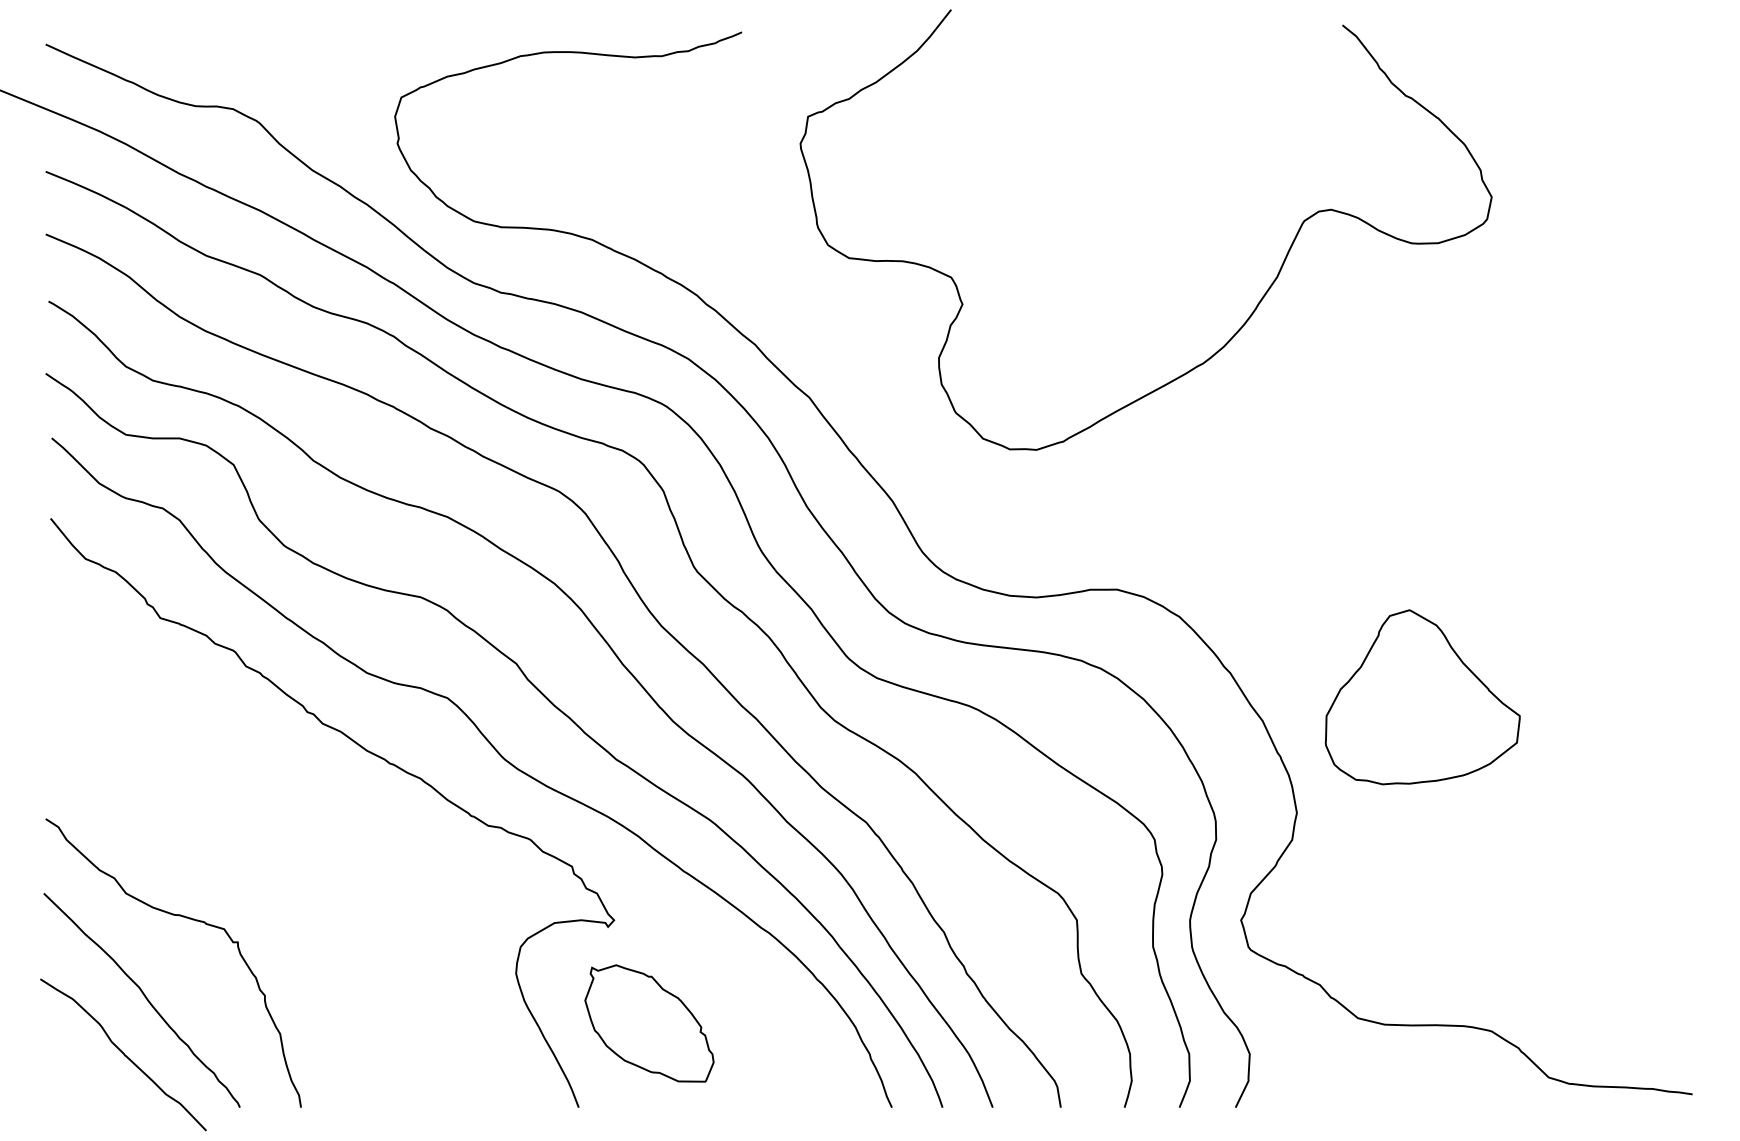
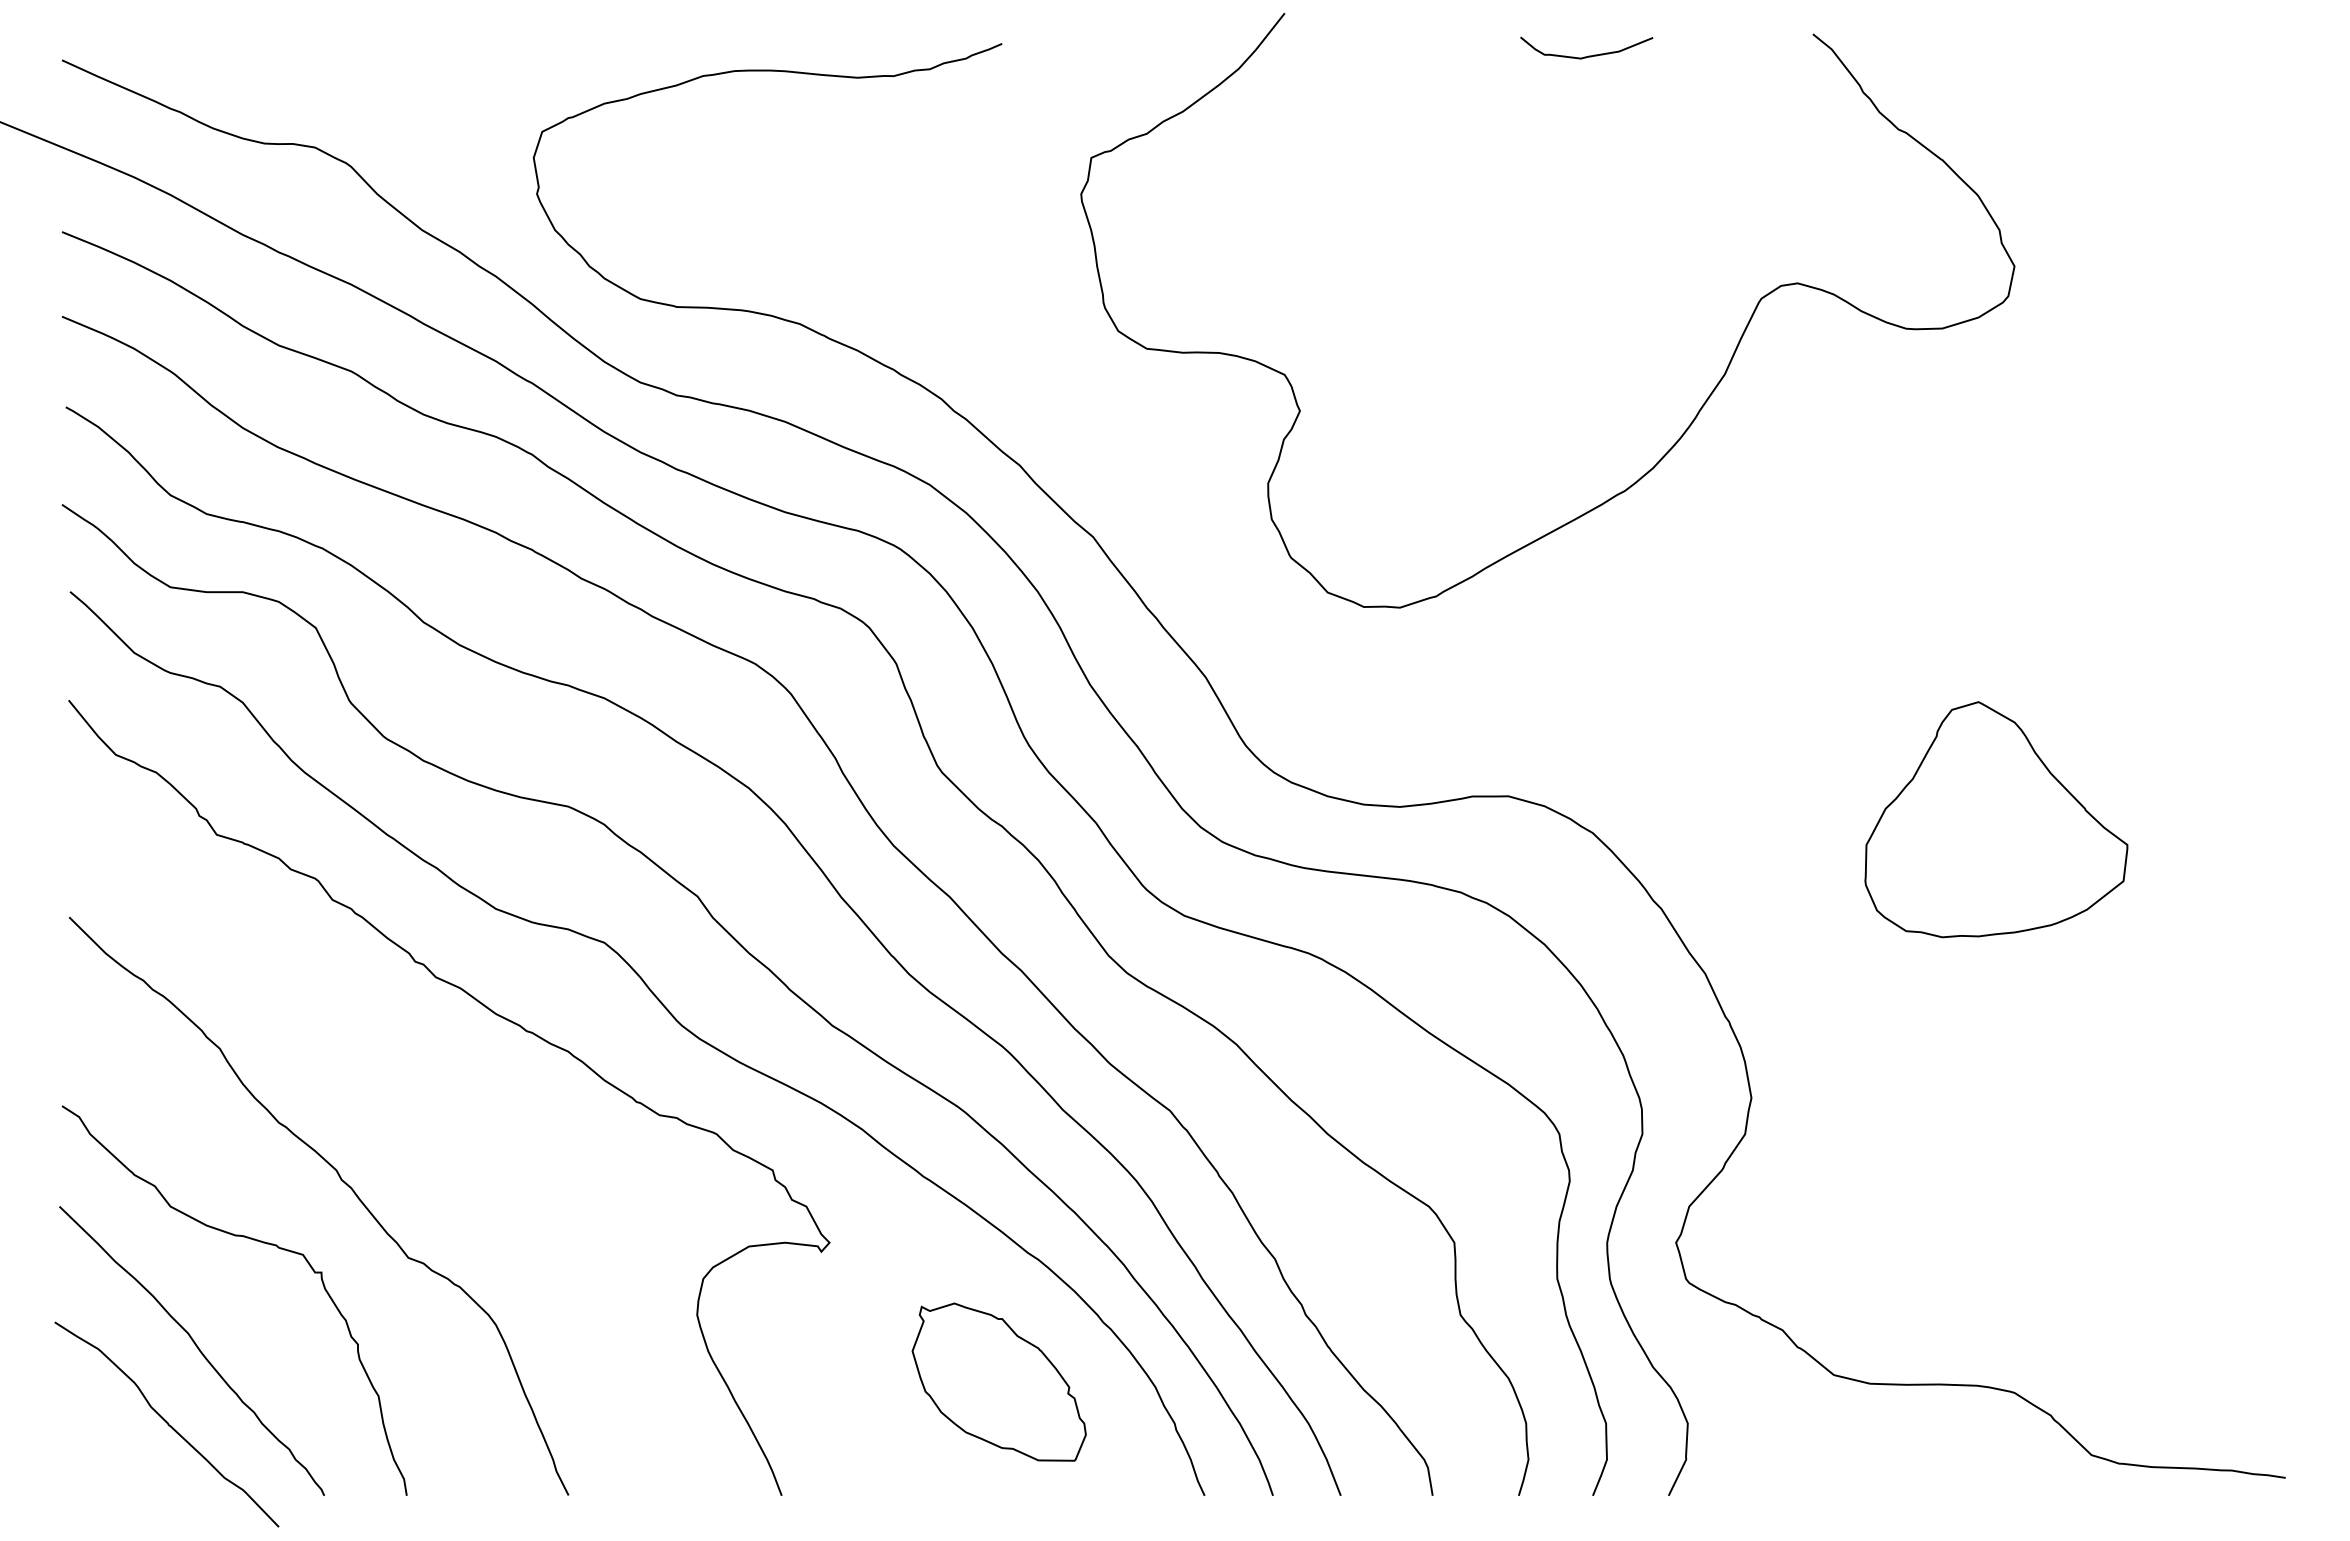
curve: (1176, 40) -> (1588, 55), added
part: (1422, 697) -> (1996, 819), moved
curve: (252, 874) -> (341, 1181), added
part: (648, 1023) -> (998, 1381), moved

